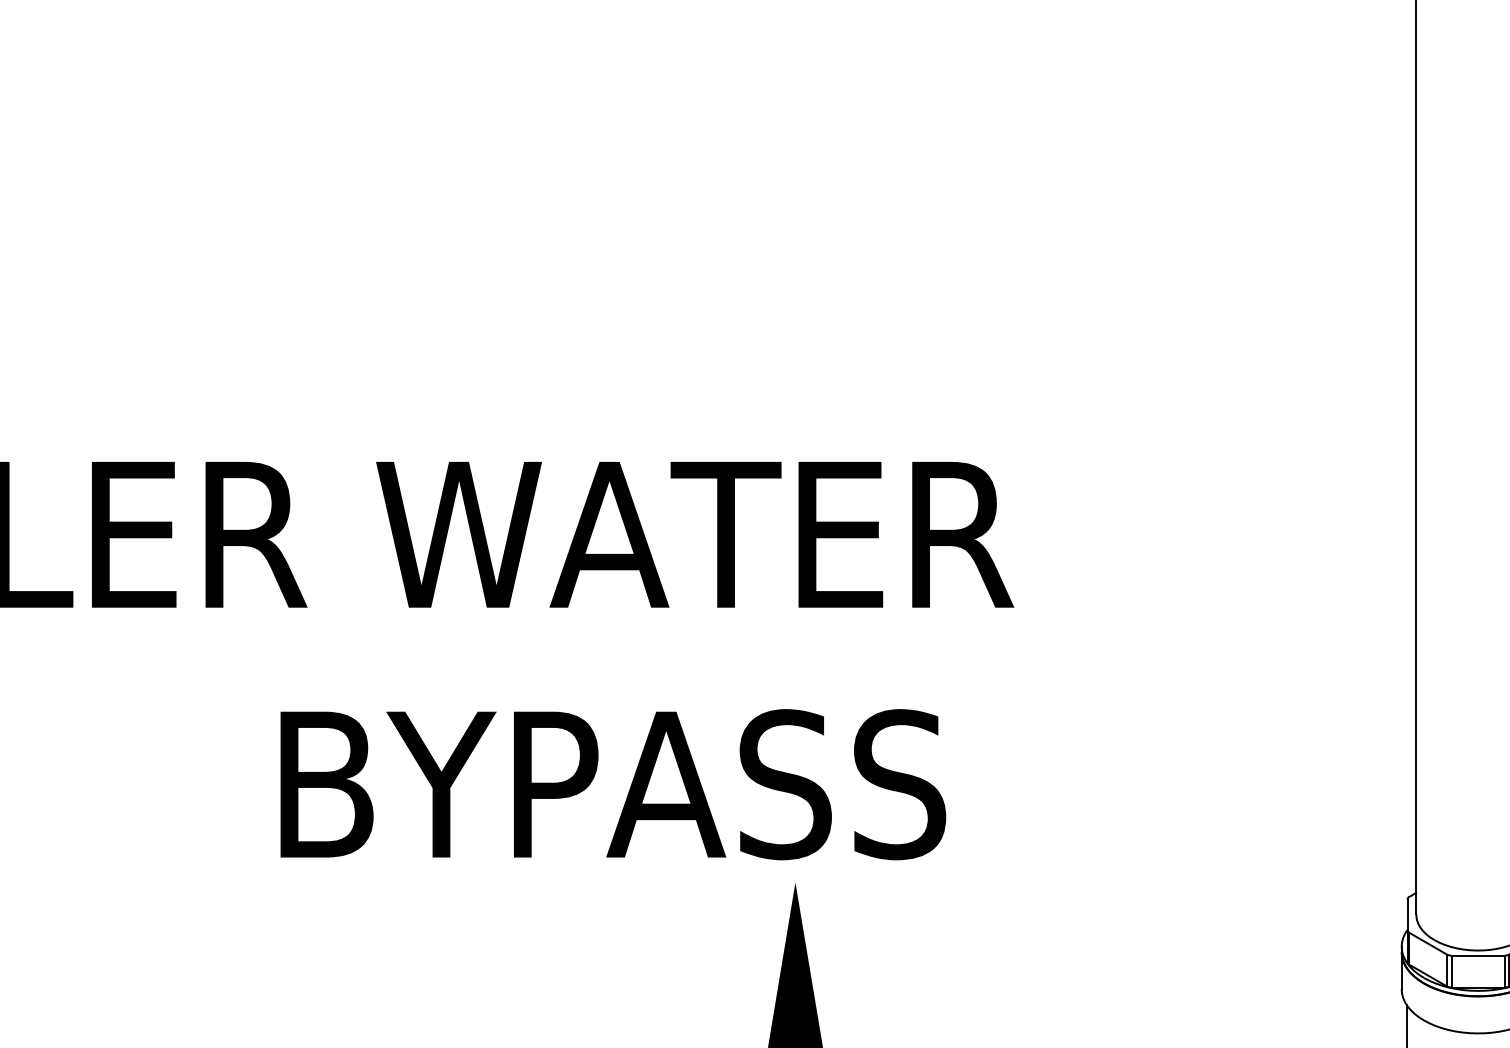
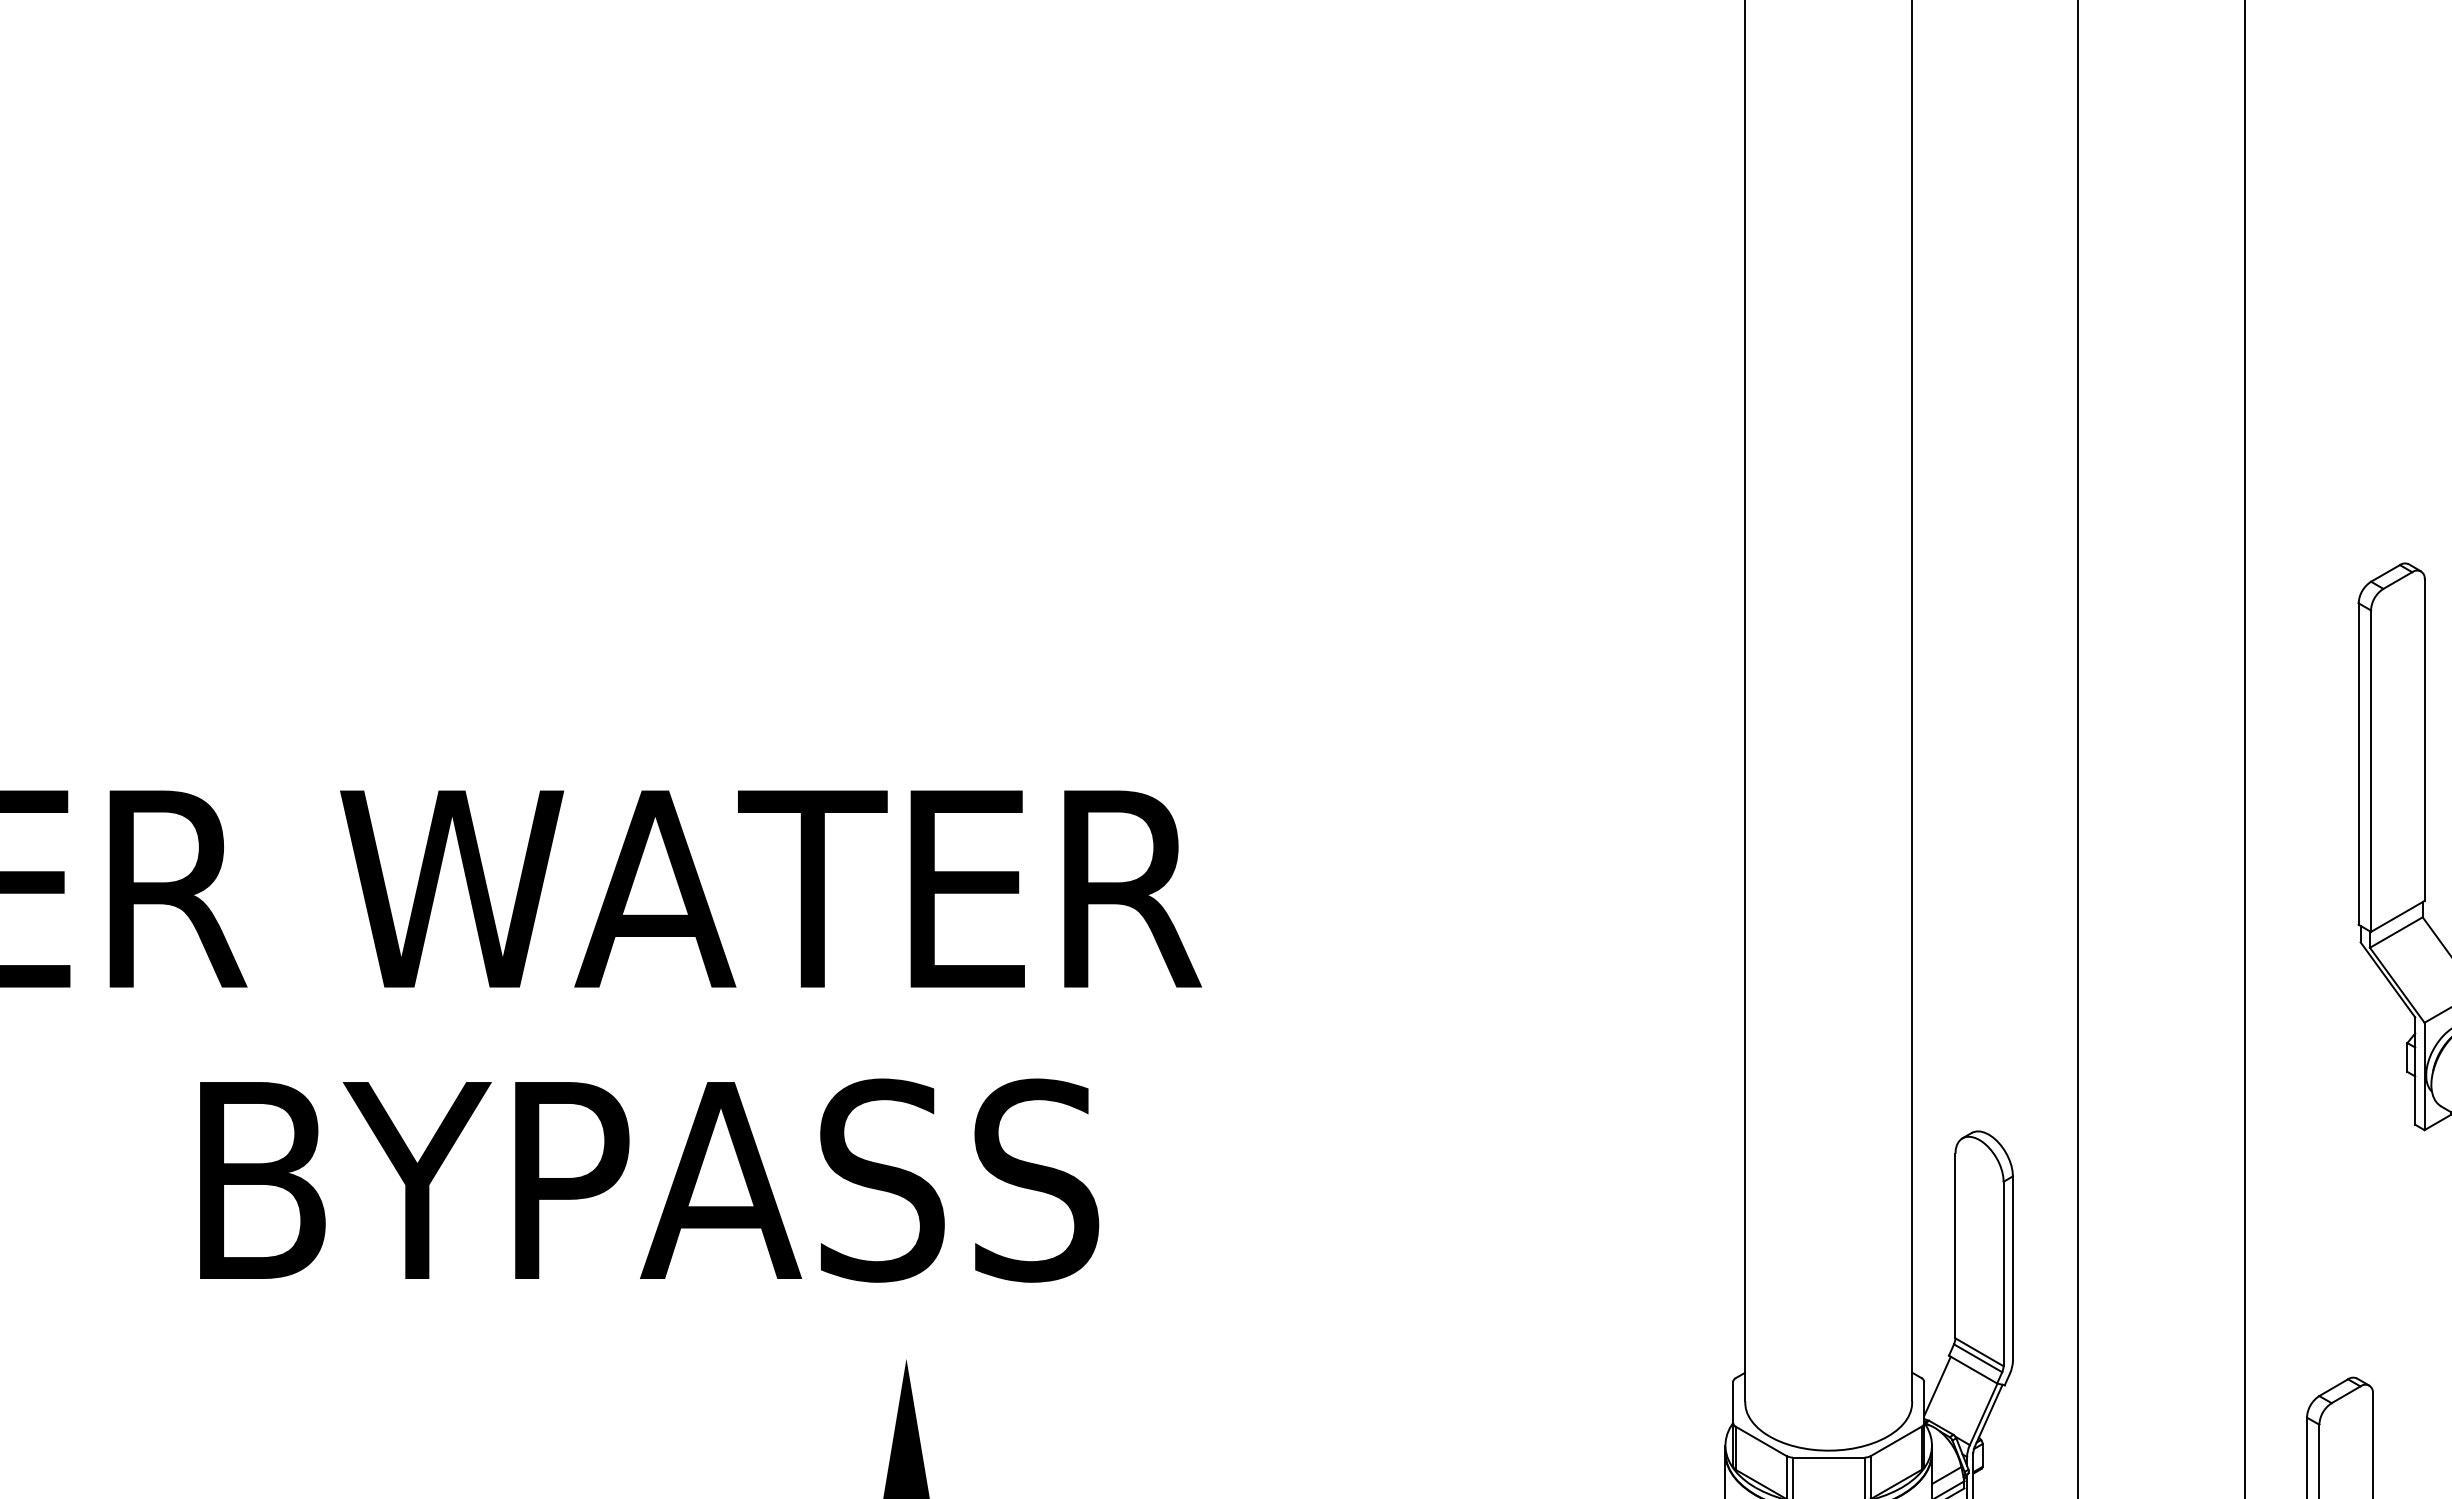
text: (613, 784) -> (649, 1180), moved

